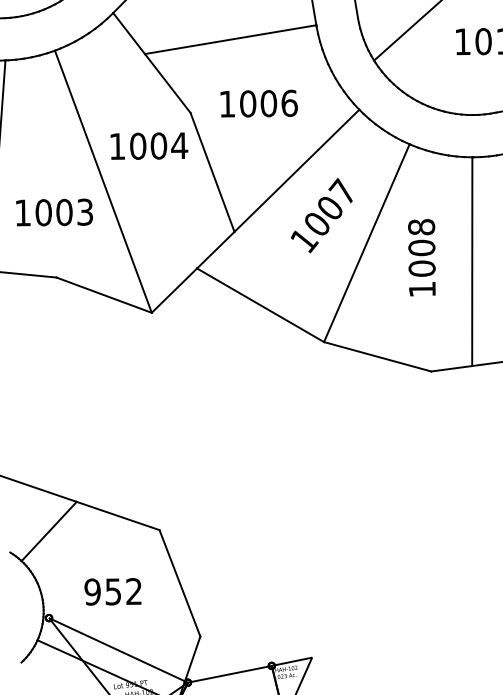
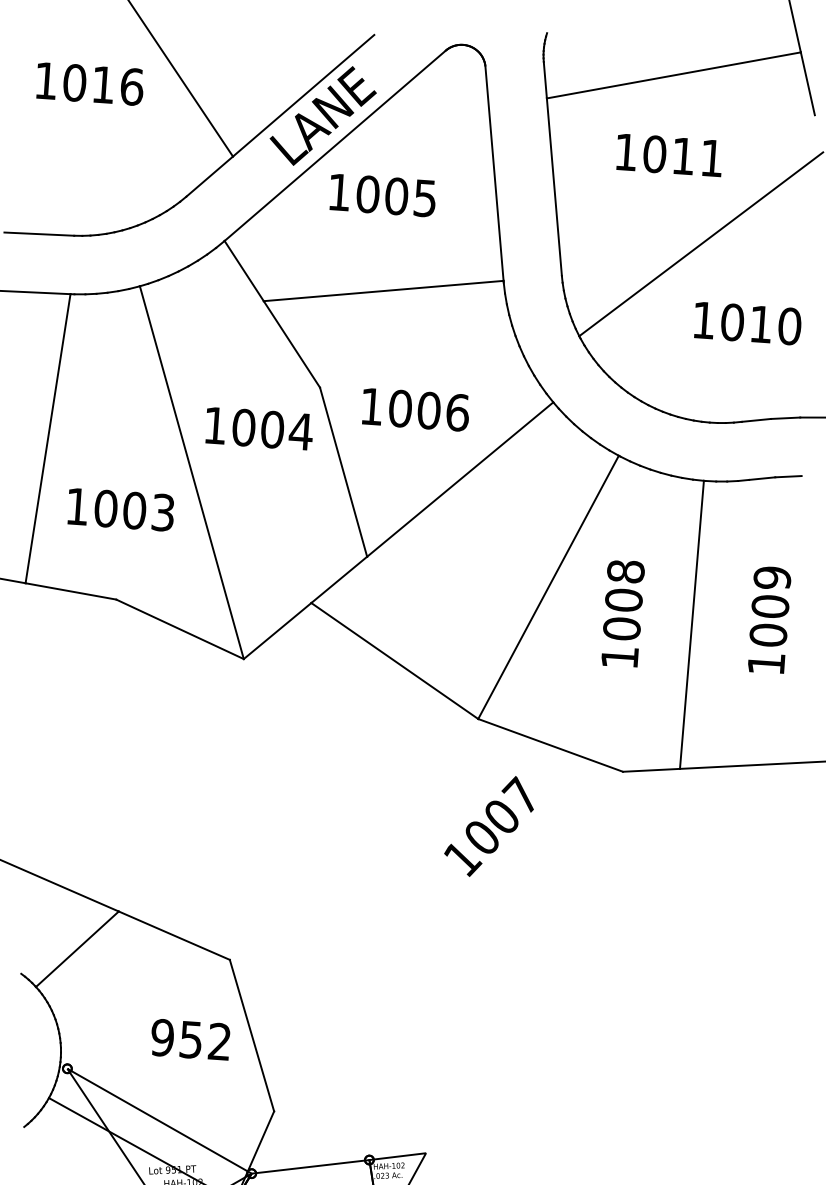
text: (258, 103) -> (415, 409), moved
text: (321, 215) -> (488, 826), moved
text: (112, 591) -> (190, 1039), moved

